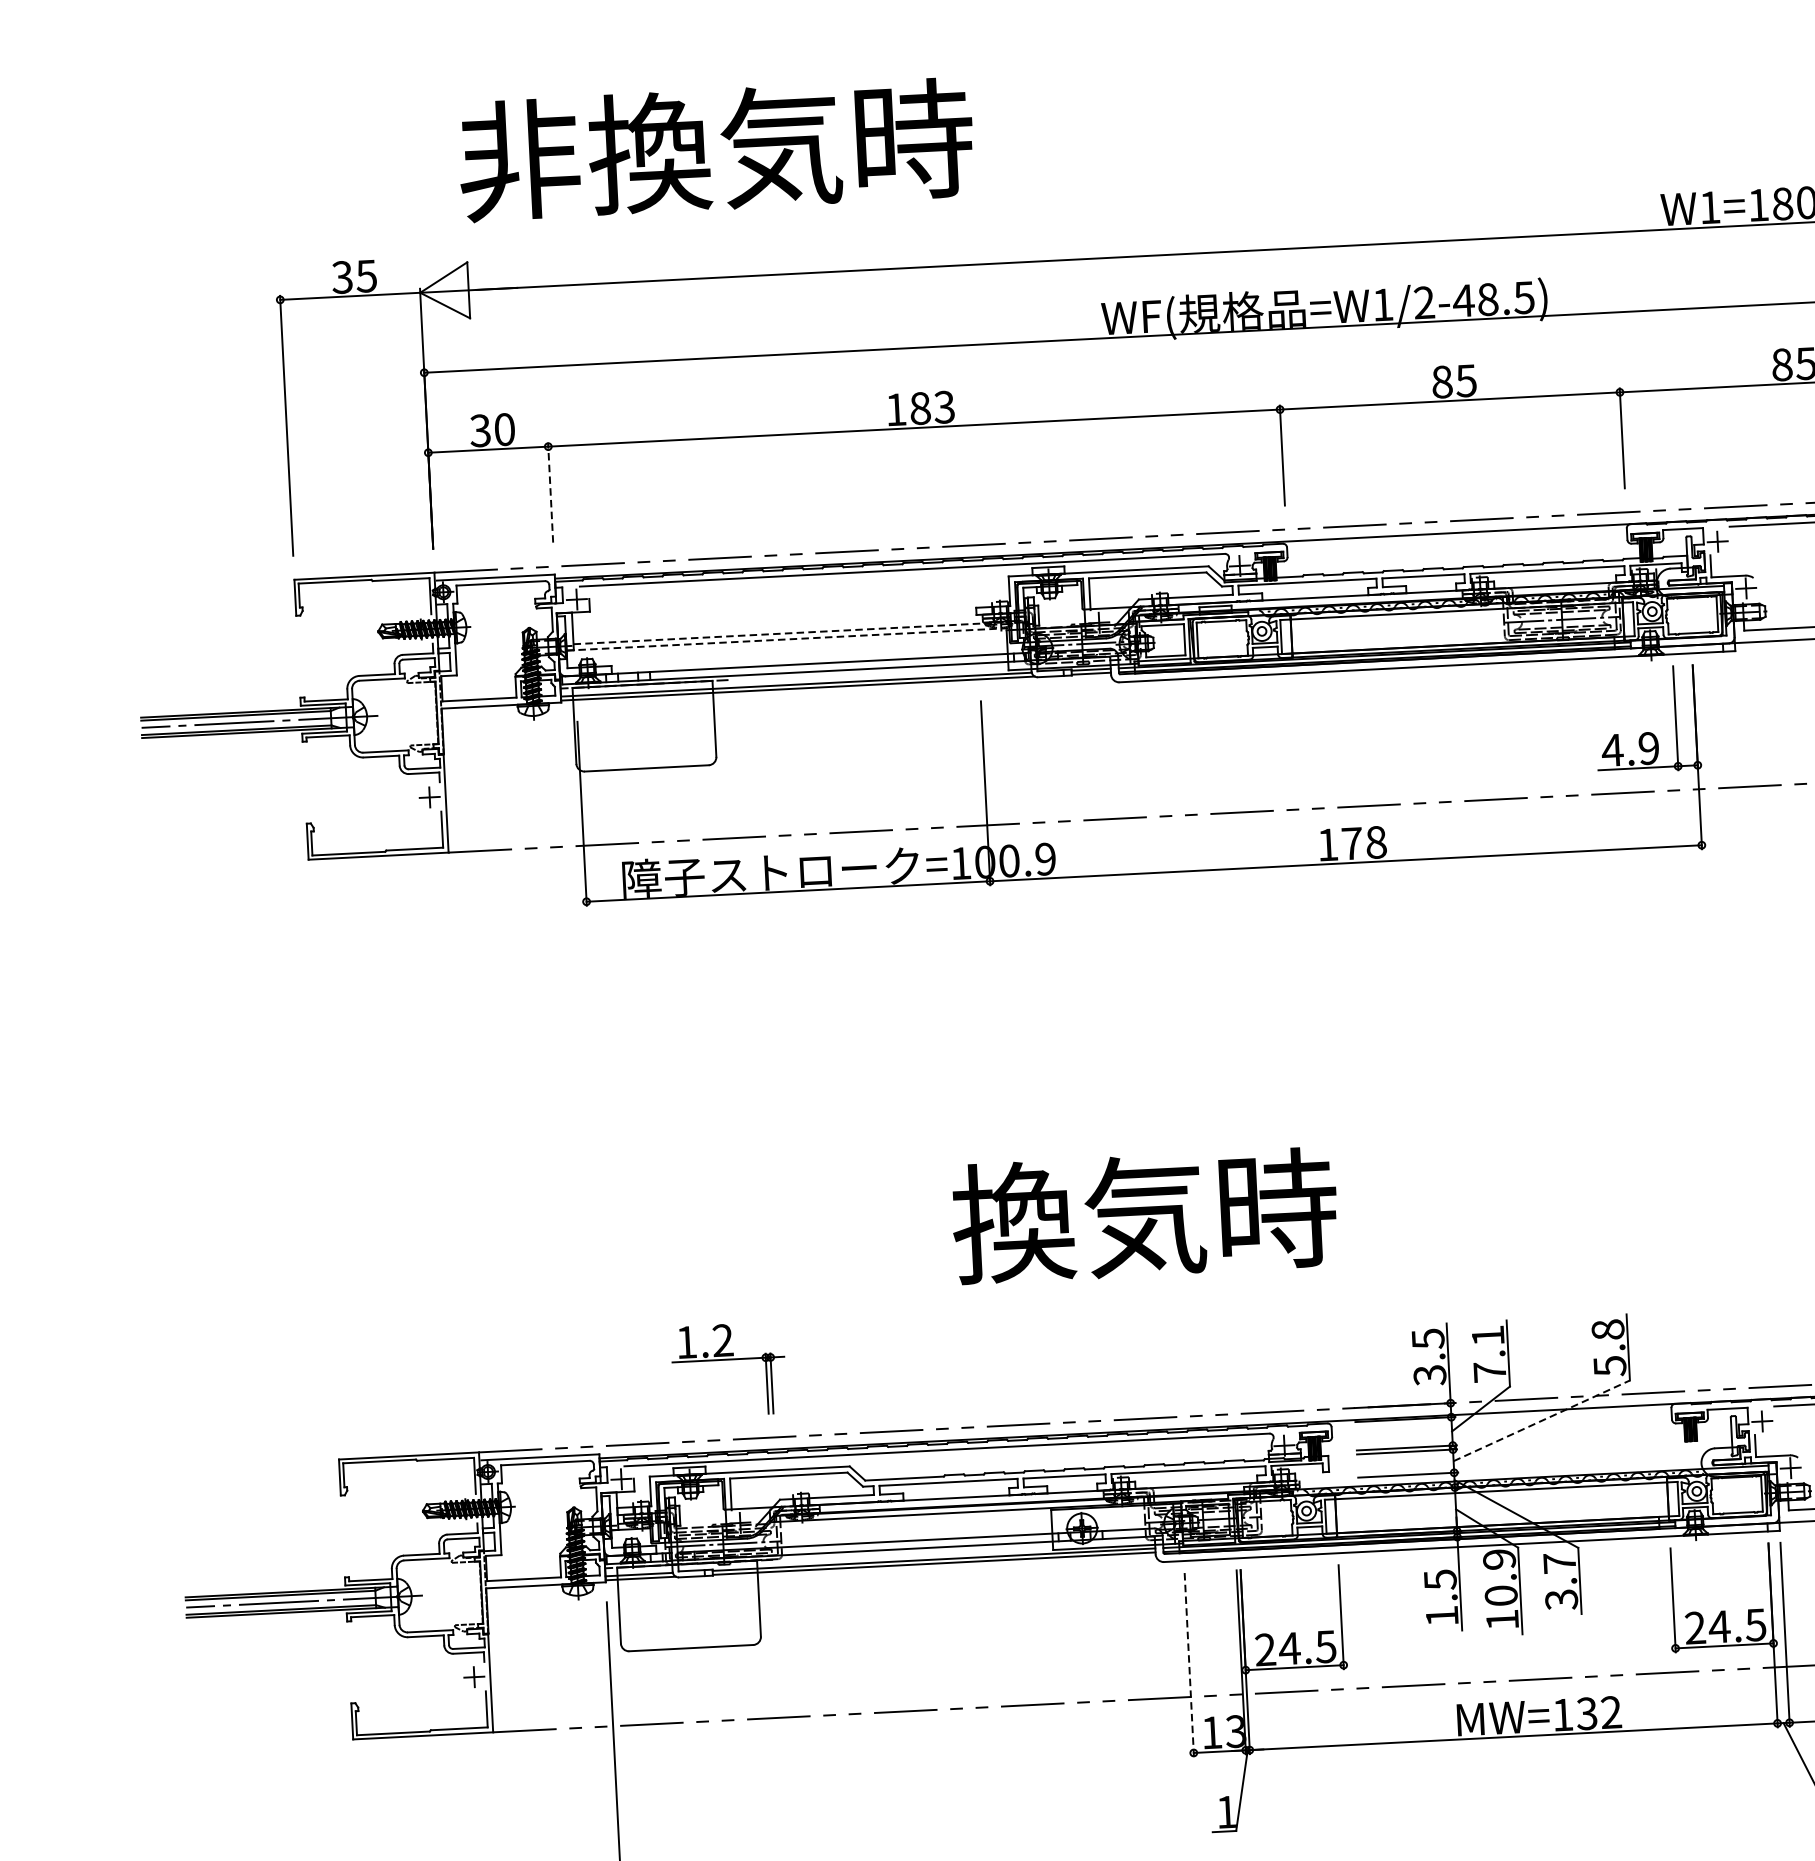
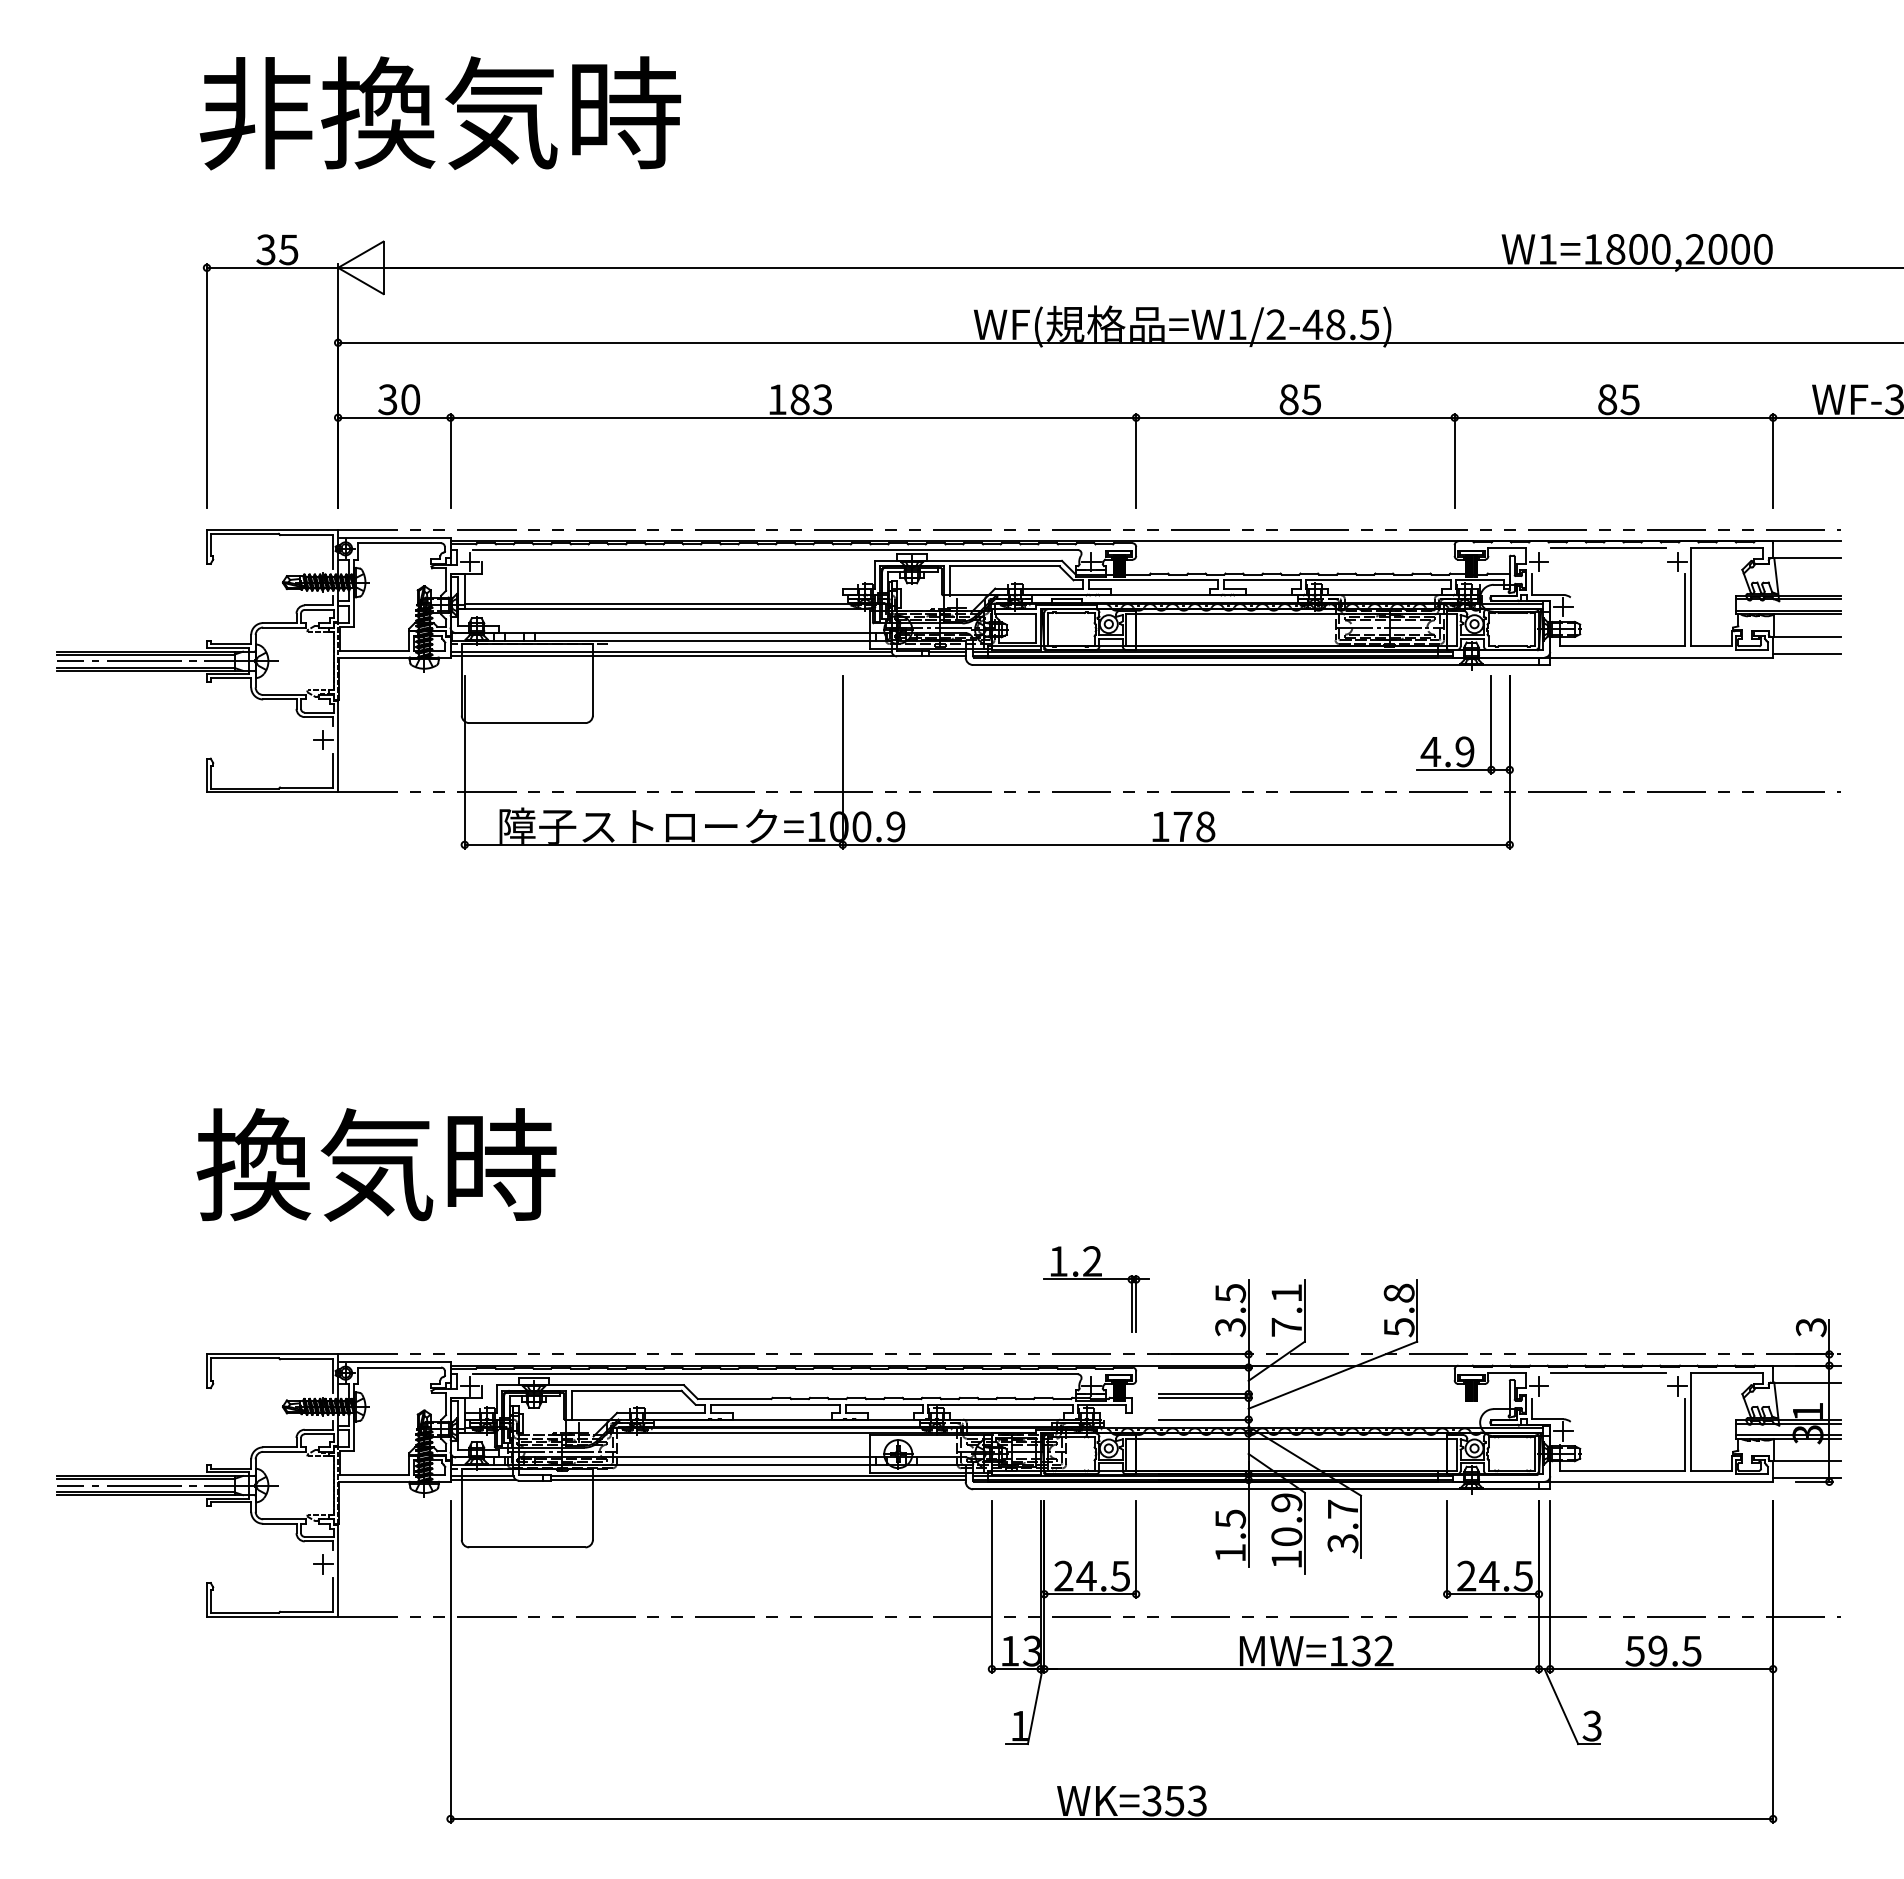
text: (715, 150) -> (439, 113), moved
line: (550, 492) -> (450, 460), dashed -> solid
line: (792, 633) -> (669, 603), dashed -> solid
line: (788, 639) -> (665, 609), dashed -> solid
text: (1144, 1215) -> (376, 1164), moved
part: (728, 1359) -> (1096, 1279), moved
line: (1541, 1421) -> (1332, 1375), dashed -> solid
line: (1188, 1665) -> (991, 1587), dashed -> solid

